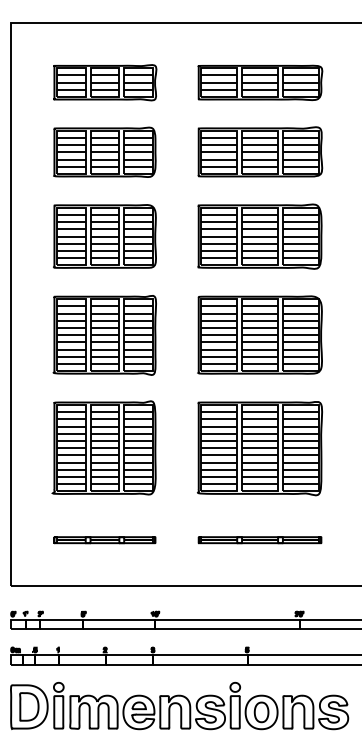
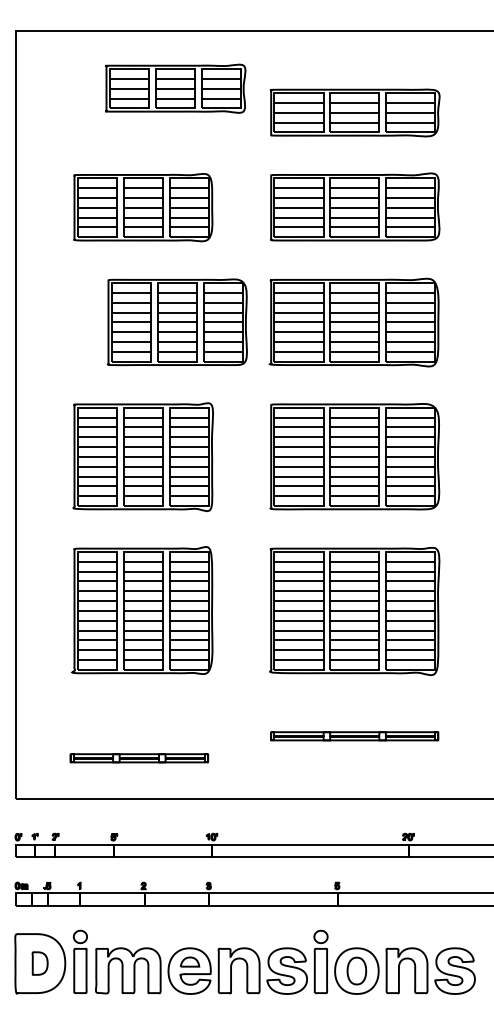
part: (105, 82) -> (175, 88), moved
part: (104, 236) -> (176, 322), moved
part: (105, 540) -> (139, 758), moved
part: (28, 706) -> (39, 963), size x0.6

